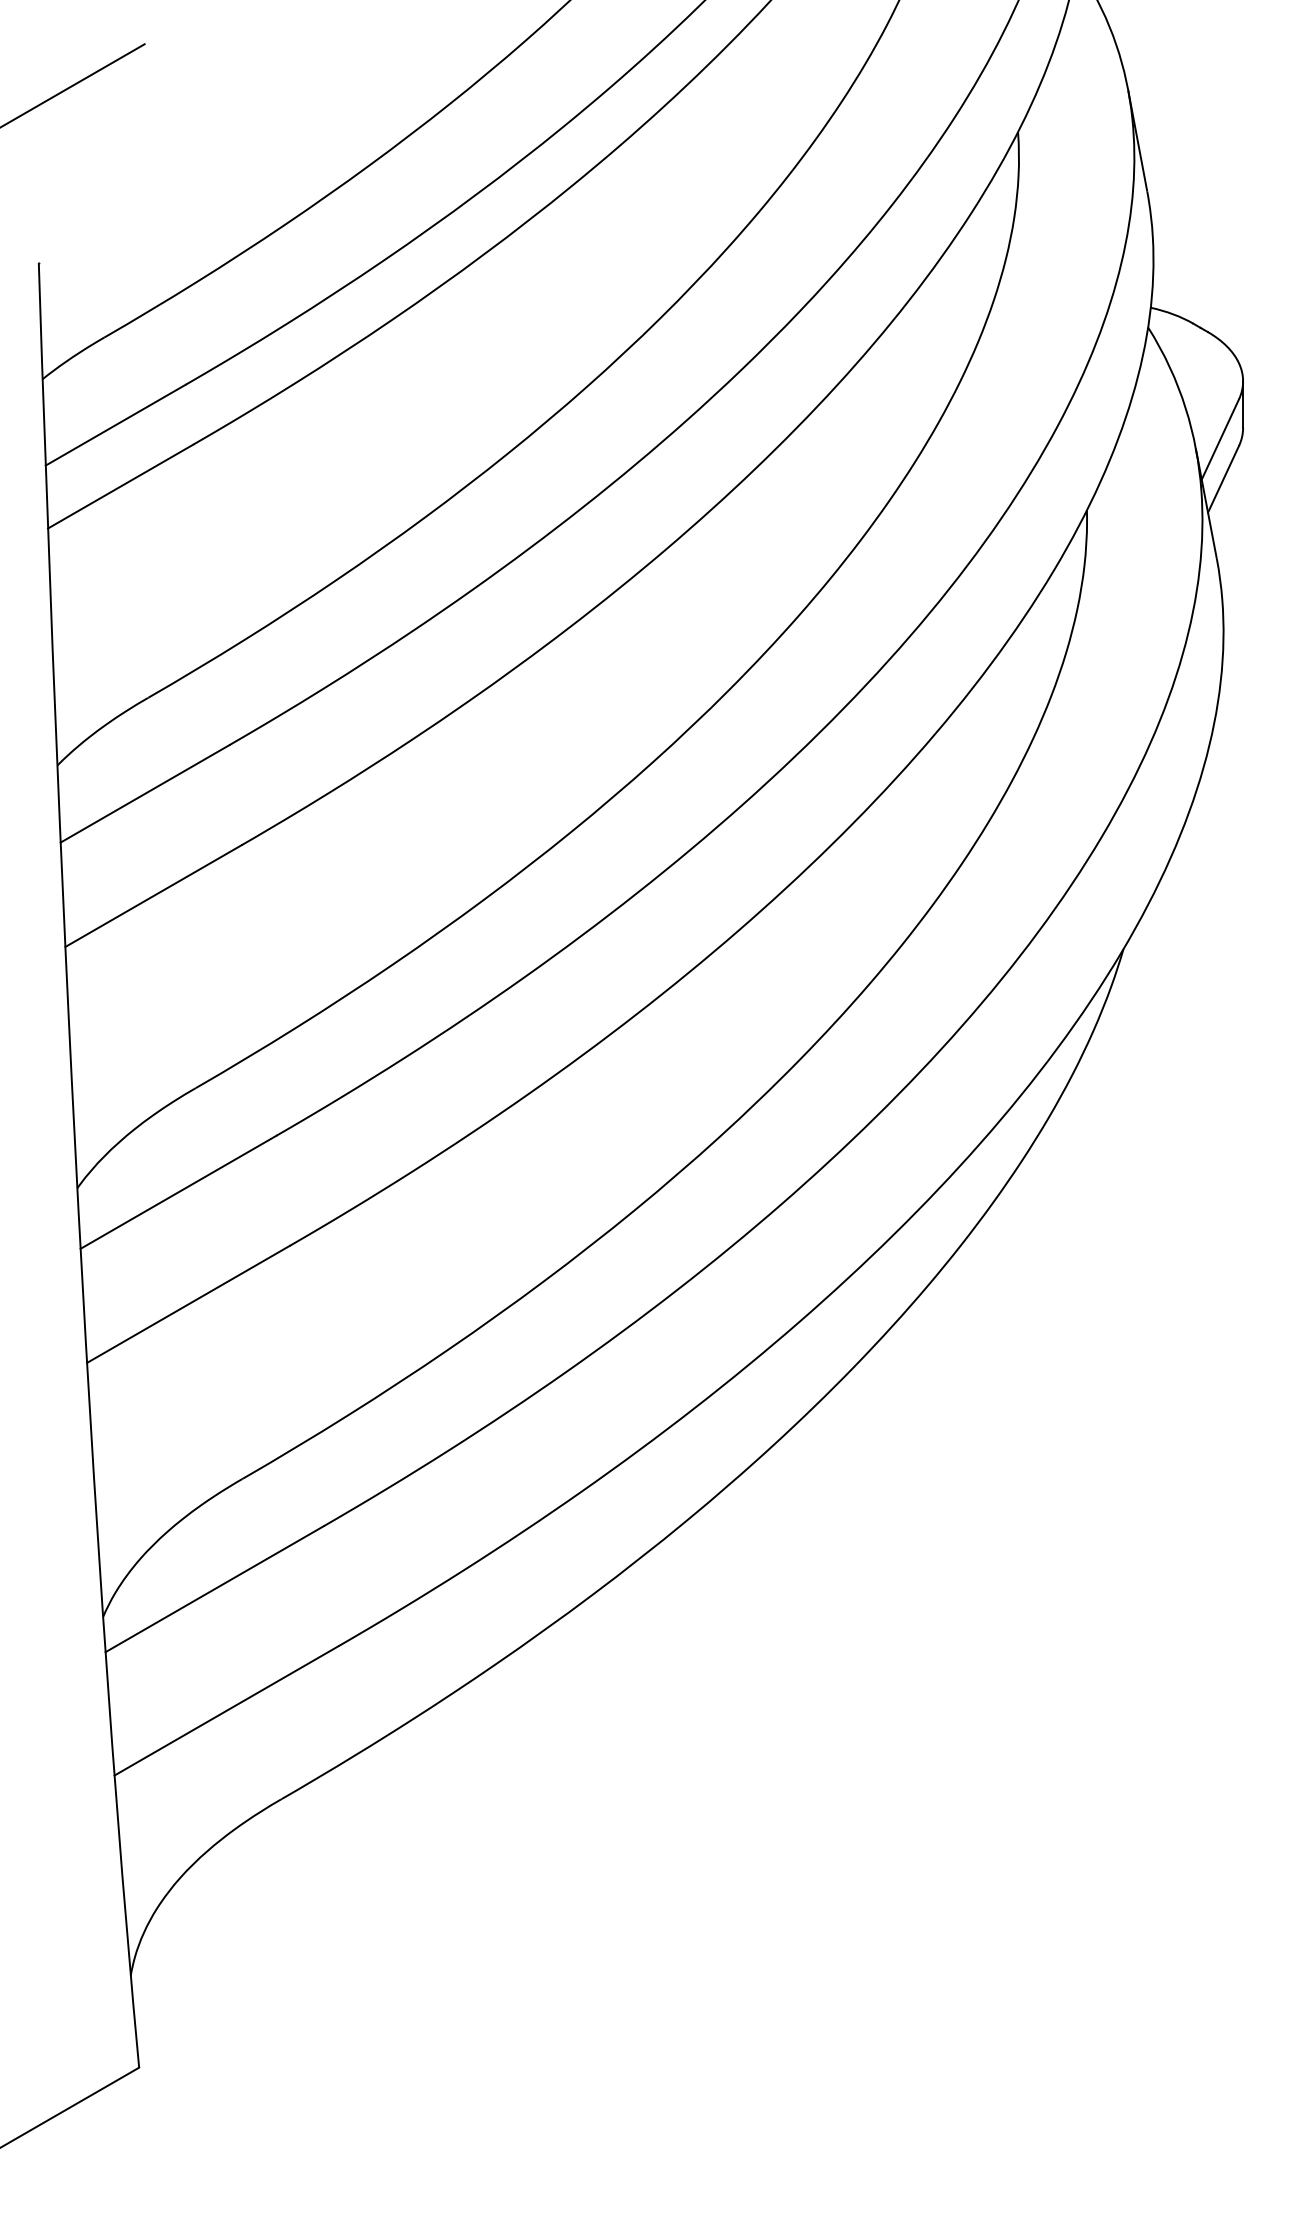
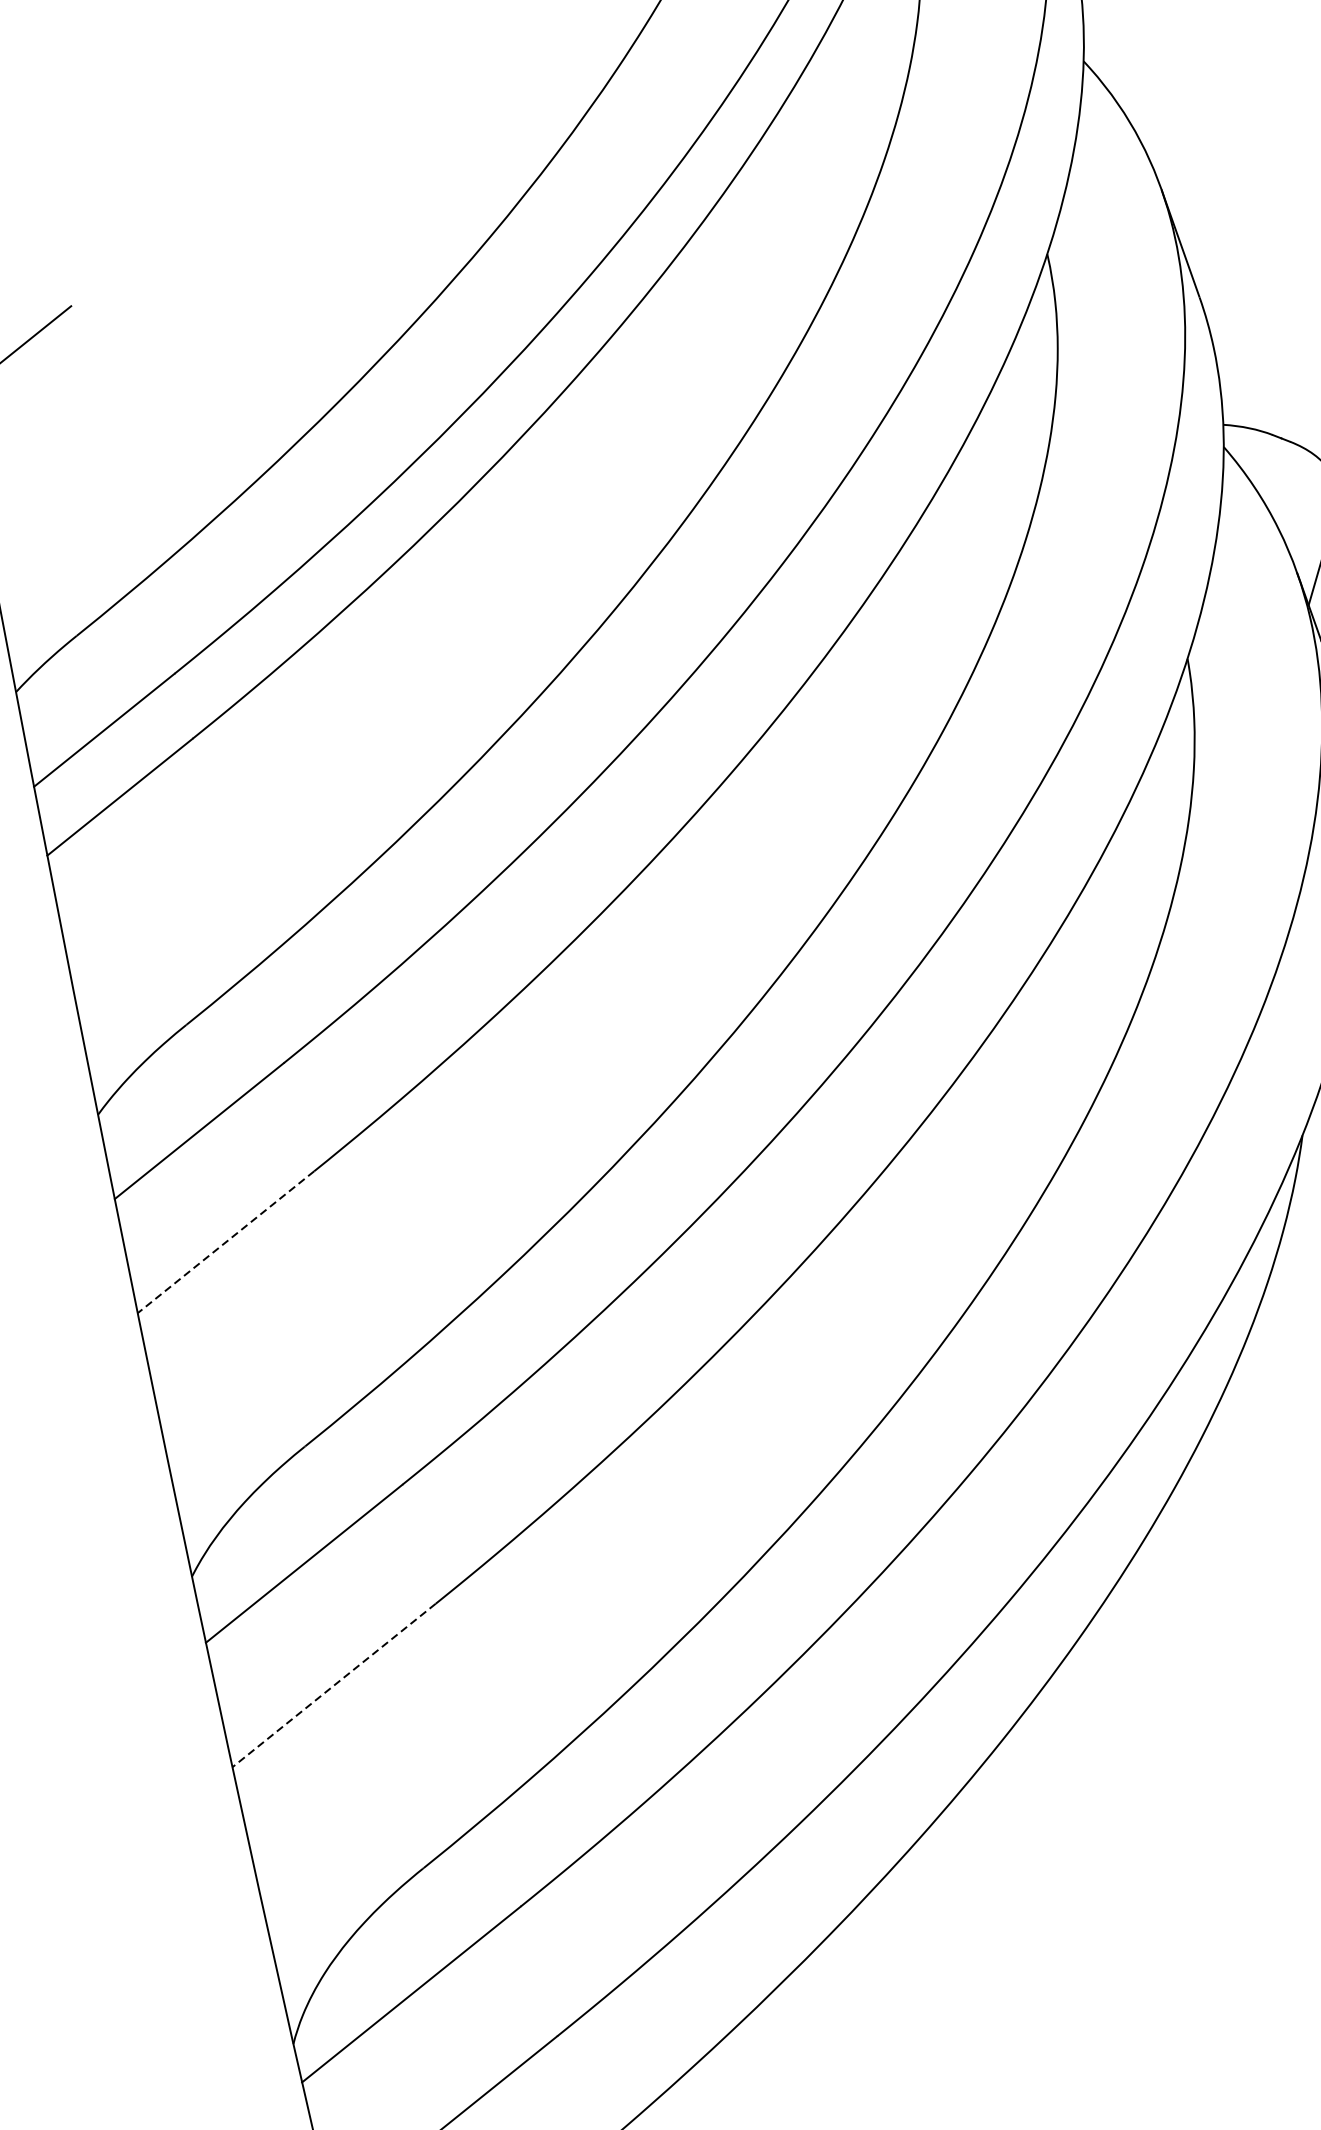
line: (153, 896) -> (226, 1242), solid -> dashed
line: (188, 1304) -> (334, 1685), solid -> dashed

